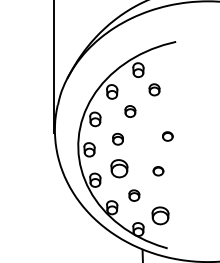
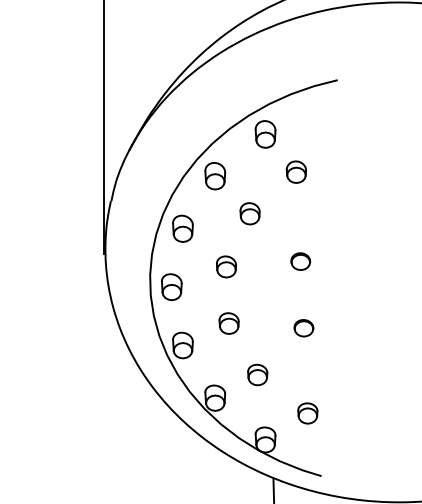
part: (167, 136) -> (300, 261), moved
part: (119, 168) -> (229, 322), size x0.62
part: (160, 215) -> (307, 413), size x0.62

